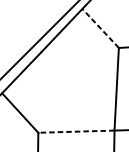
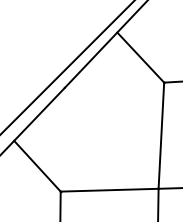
line: (100, 28) -> (140, 57), dashed -> solid
line: (76, 131) -> (109, 190), dashed -> solid

